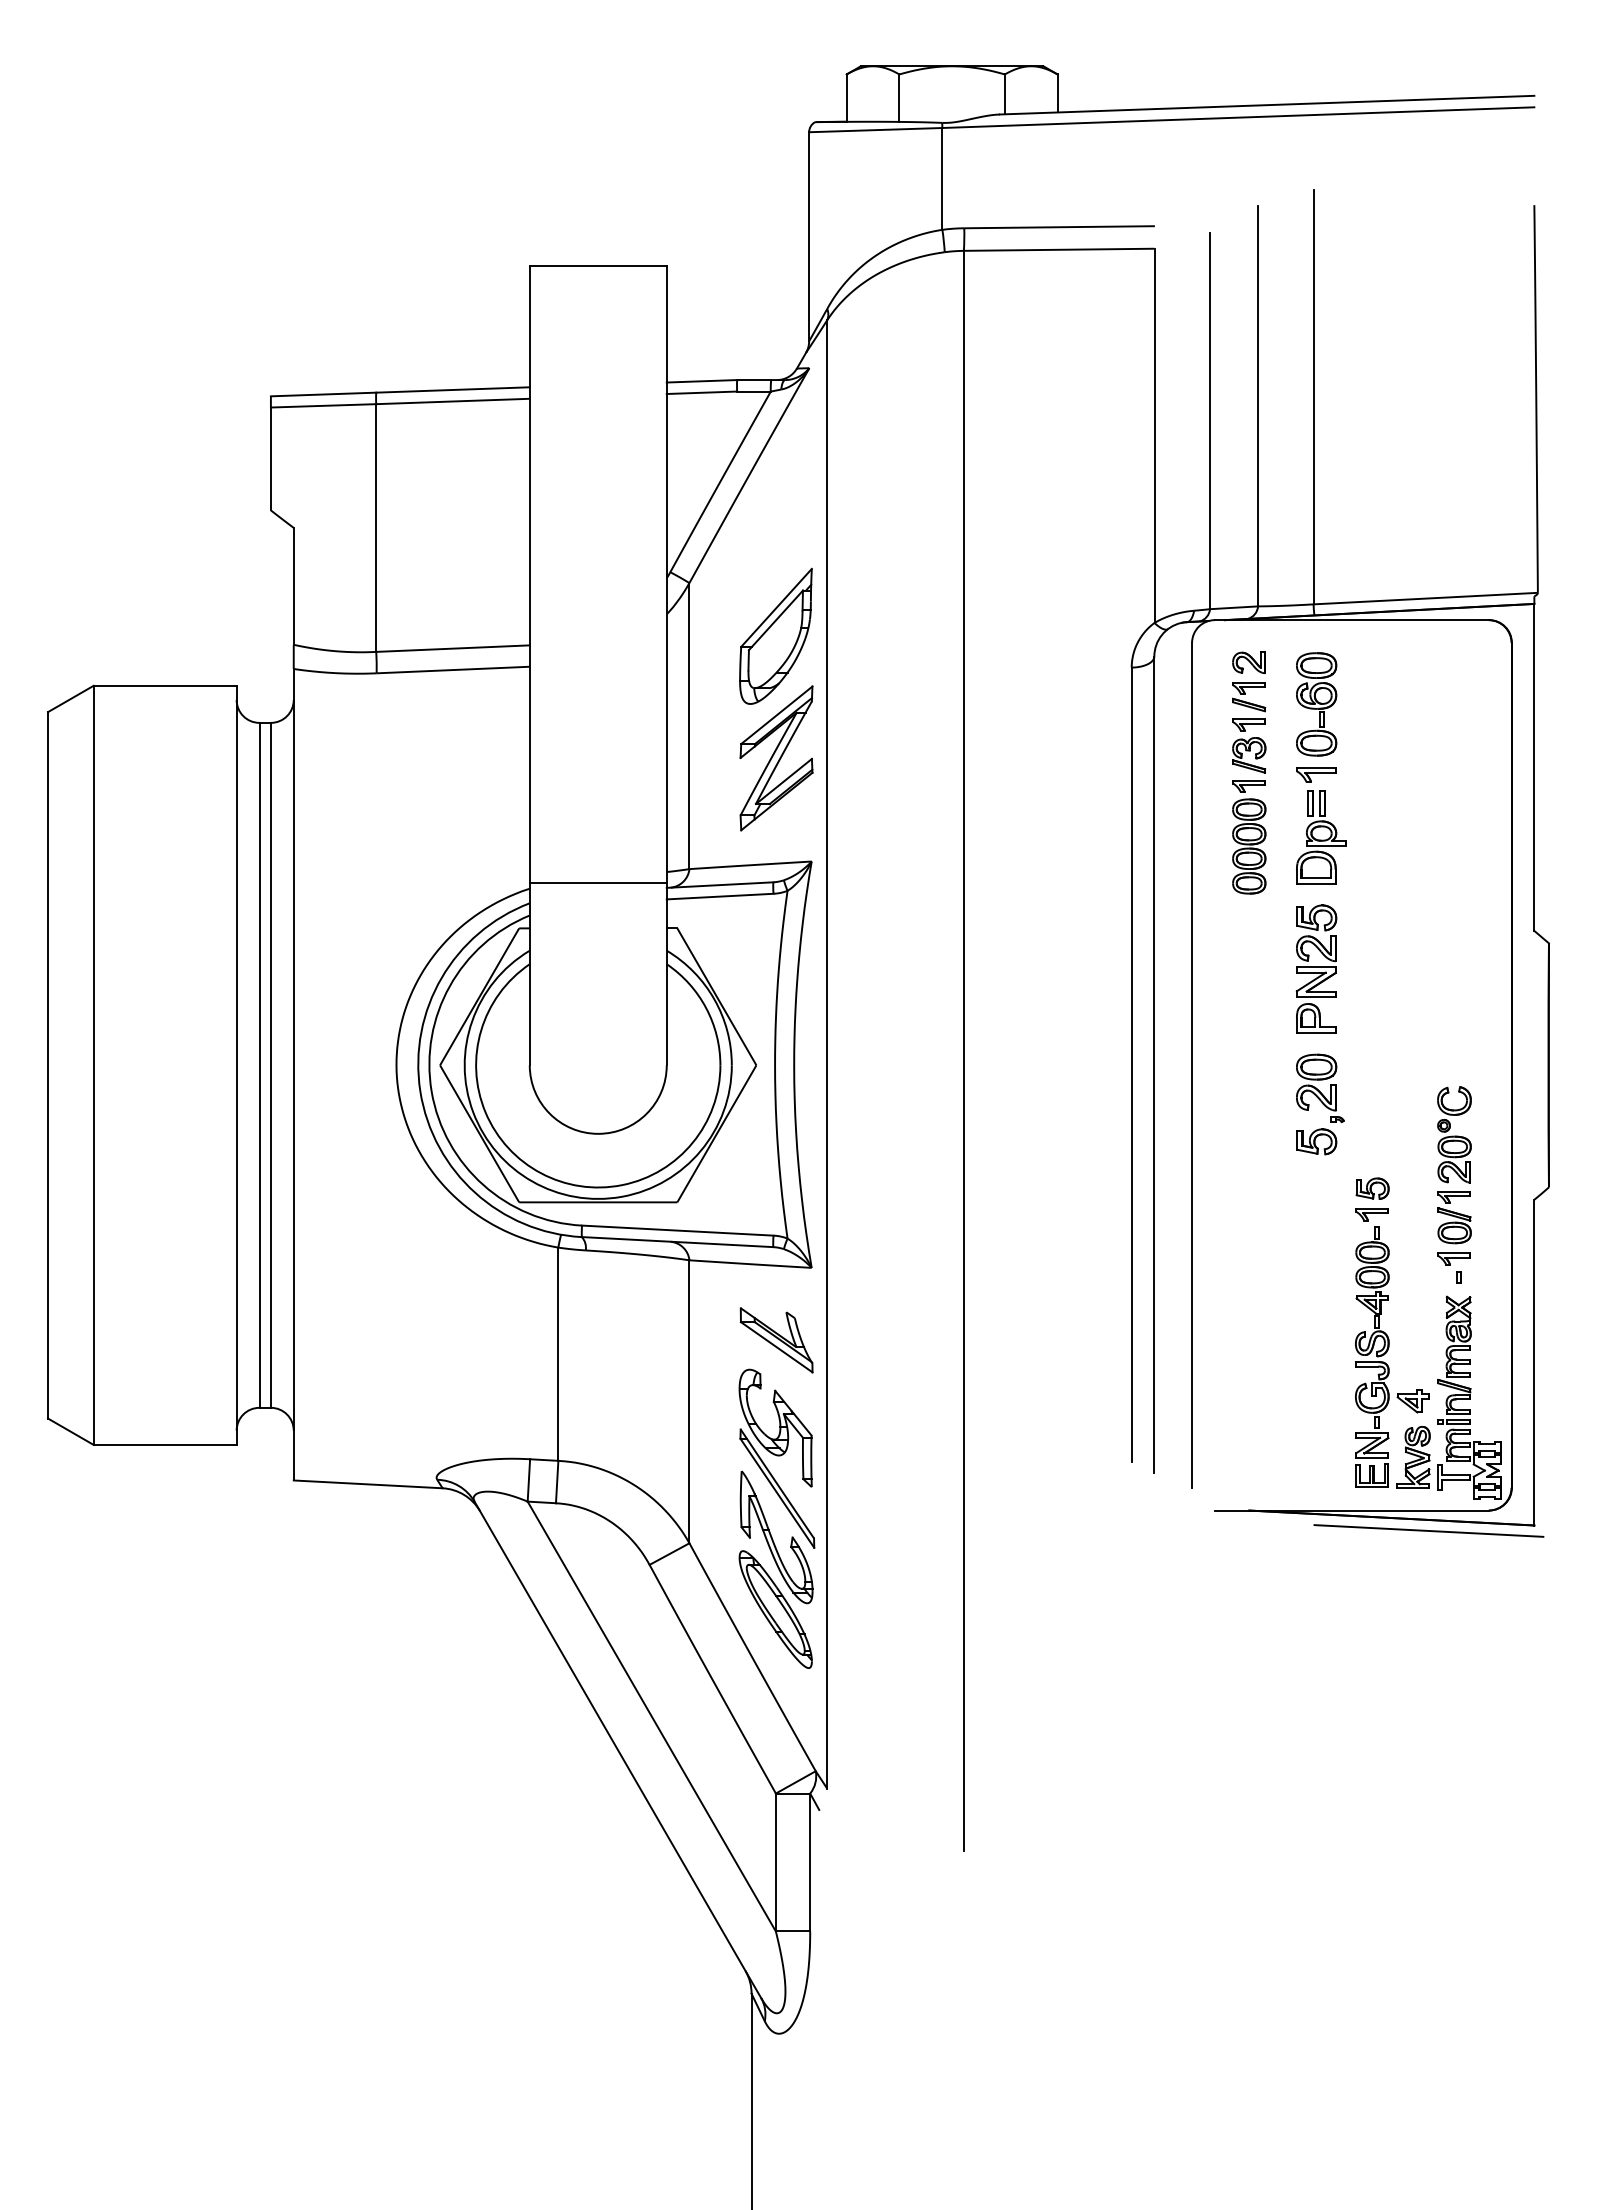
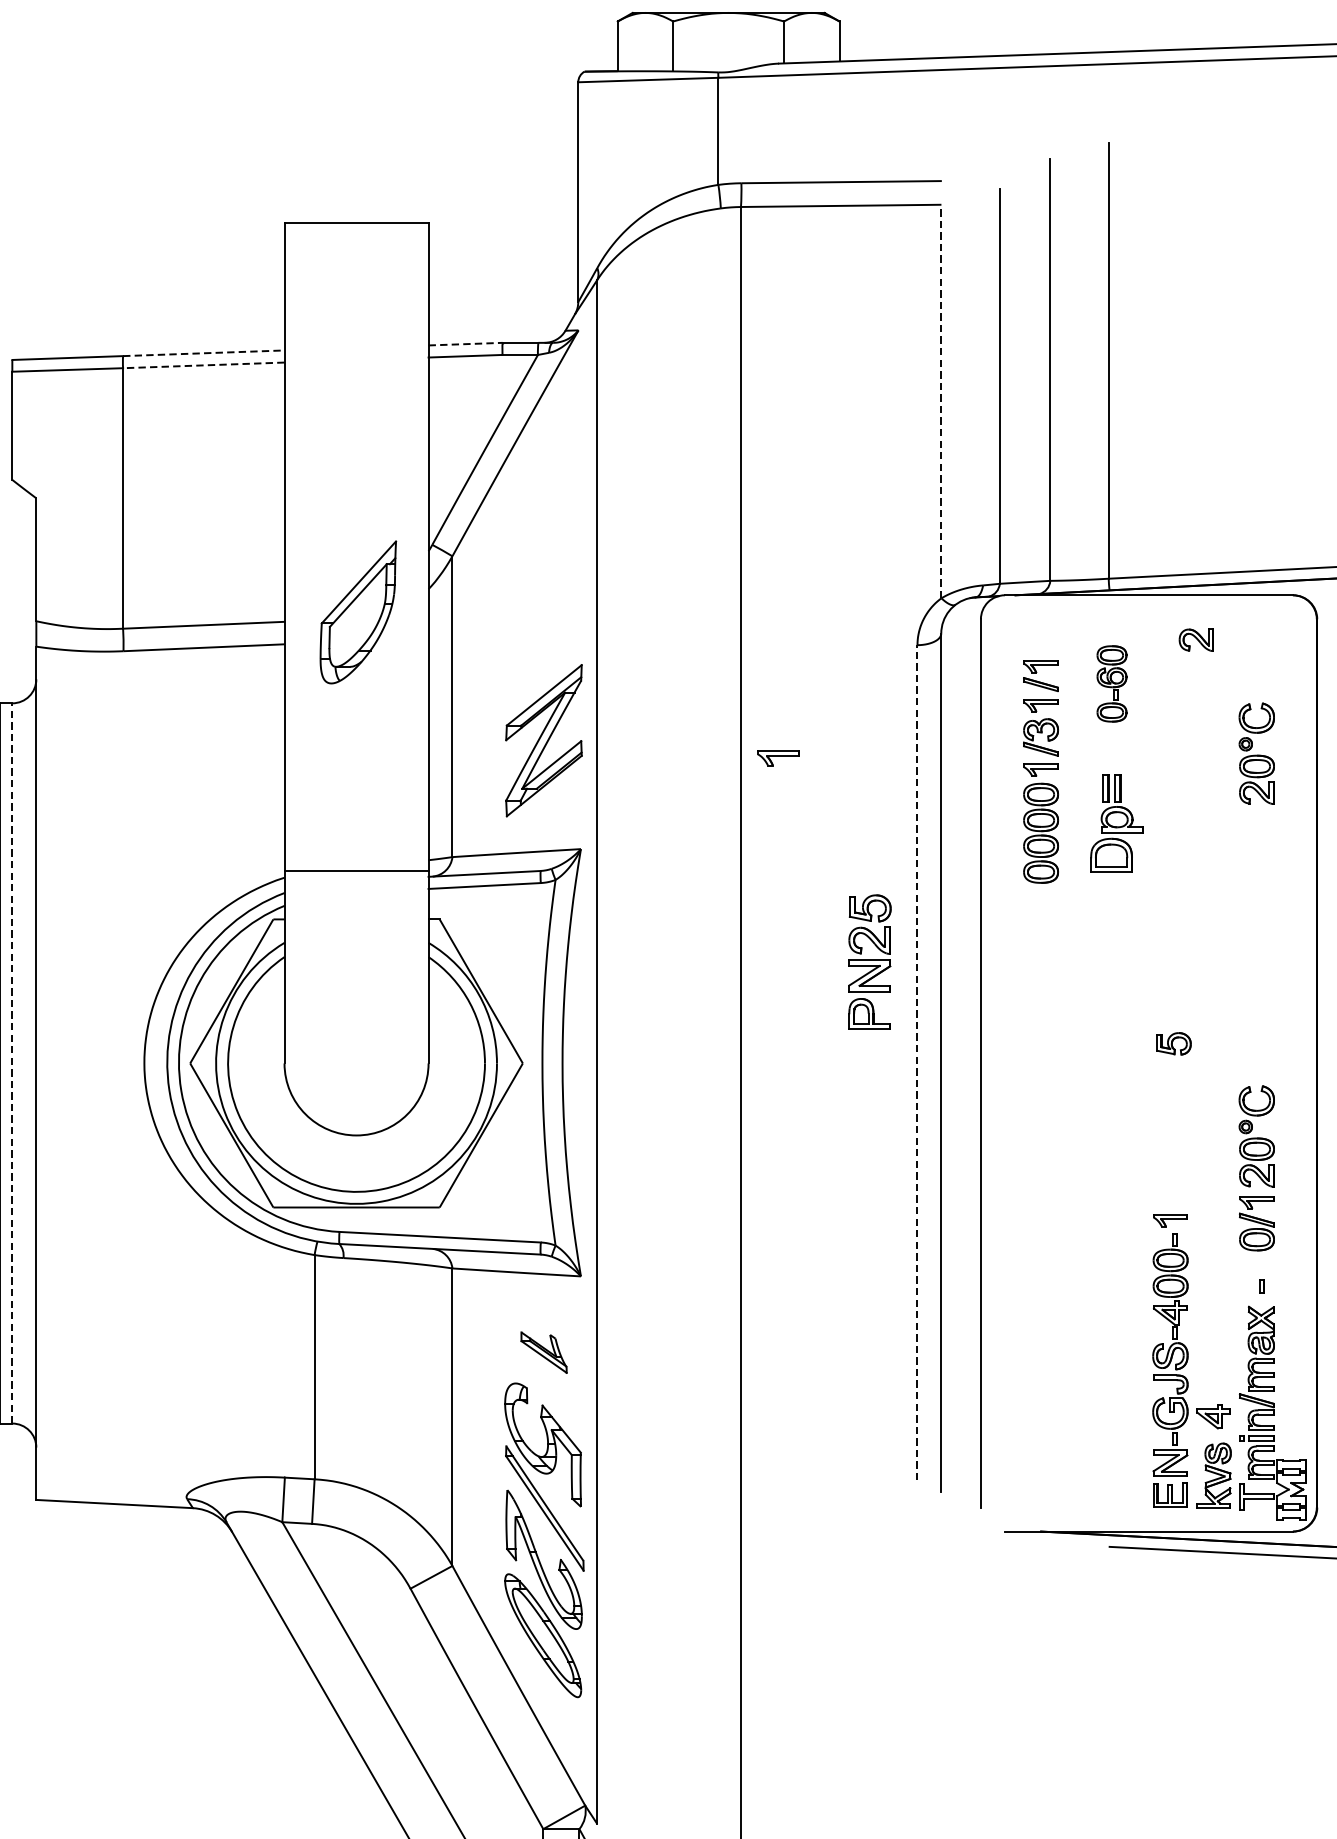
line: (702, 381) -> (466, 344), solid -> dashed
line: (453, 389) -> (204, 352), solid -> dashed
line: (453, 401) -> (204, 365), solid -> dashed
line: (1154, 435) -> (941, 401), solid -> dashed
part: (775, 635) -> (357, 611), moved
part: (1248, 662) -> (1195, 639), moved
part: (1316, 704) -> (1111, 684), size x0.7
part: (1454, 770) -> (1256, 753), added
part: (1316, 774) -> (778, 757), moved
part: (1316, 968) -> (869, 961), moved
line: (270, 1064) -> (11, 1062), solid -> dashed
line: (1131, 1064) -> (917, 1062), solid -> dashed
part: (1320, 1104) -> (1115, 1104), removed
part: (1372, 1188) -> (1173, 1043), moved
part: (1453, 1258) -> (1255, 1266), removed
part: (776, 1340) -> (543, 1352), size x0.6

